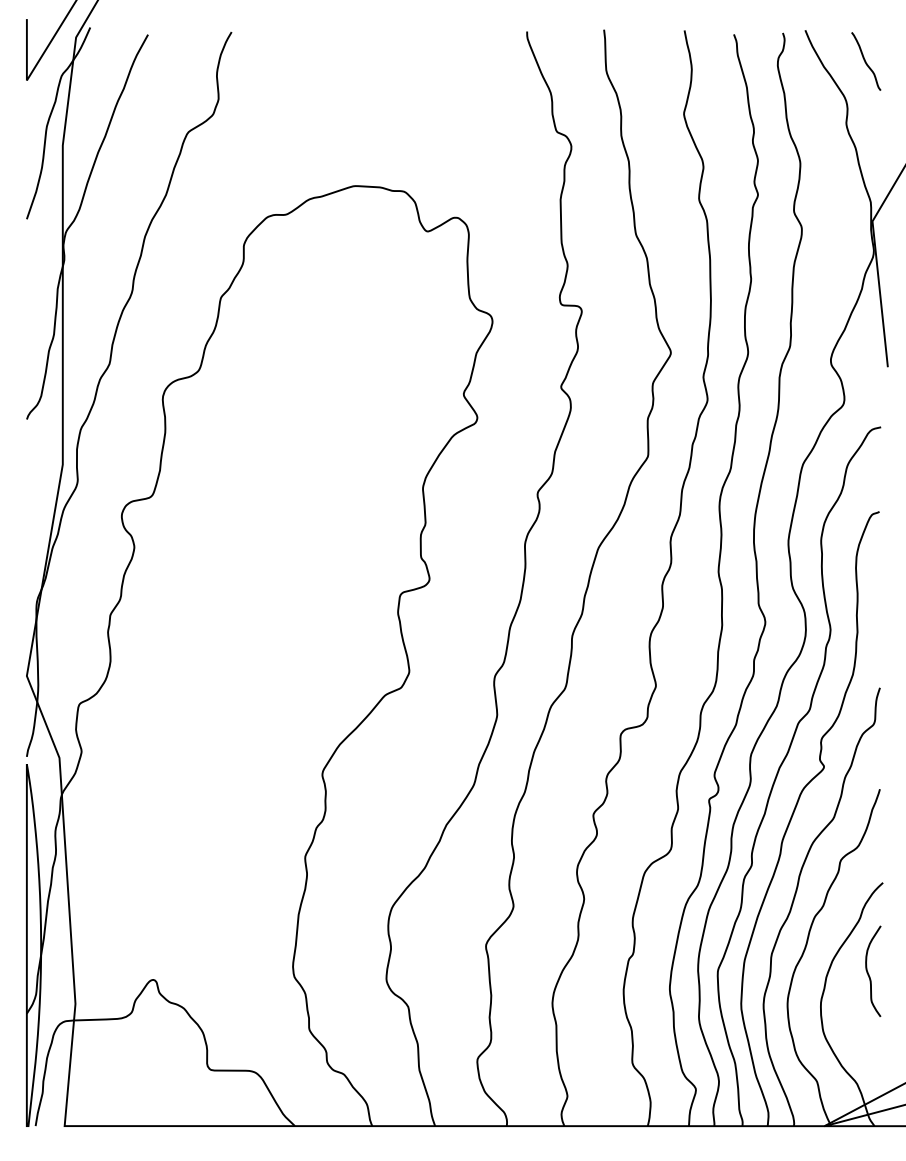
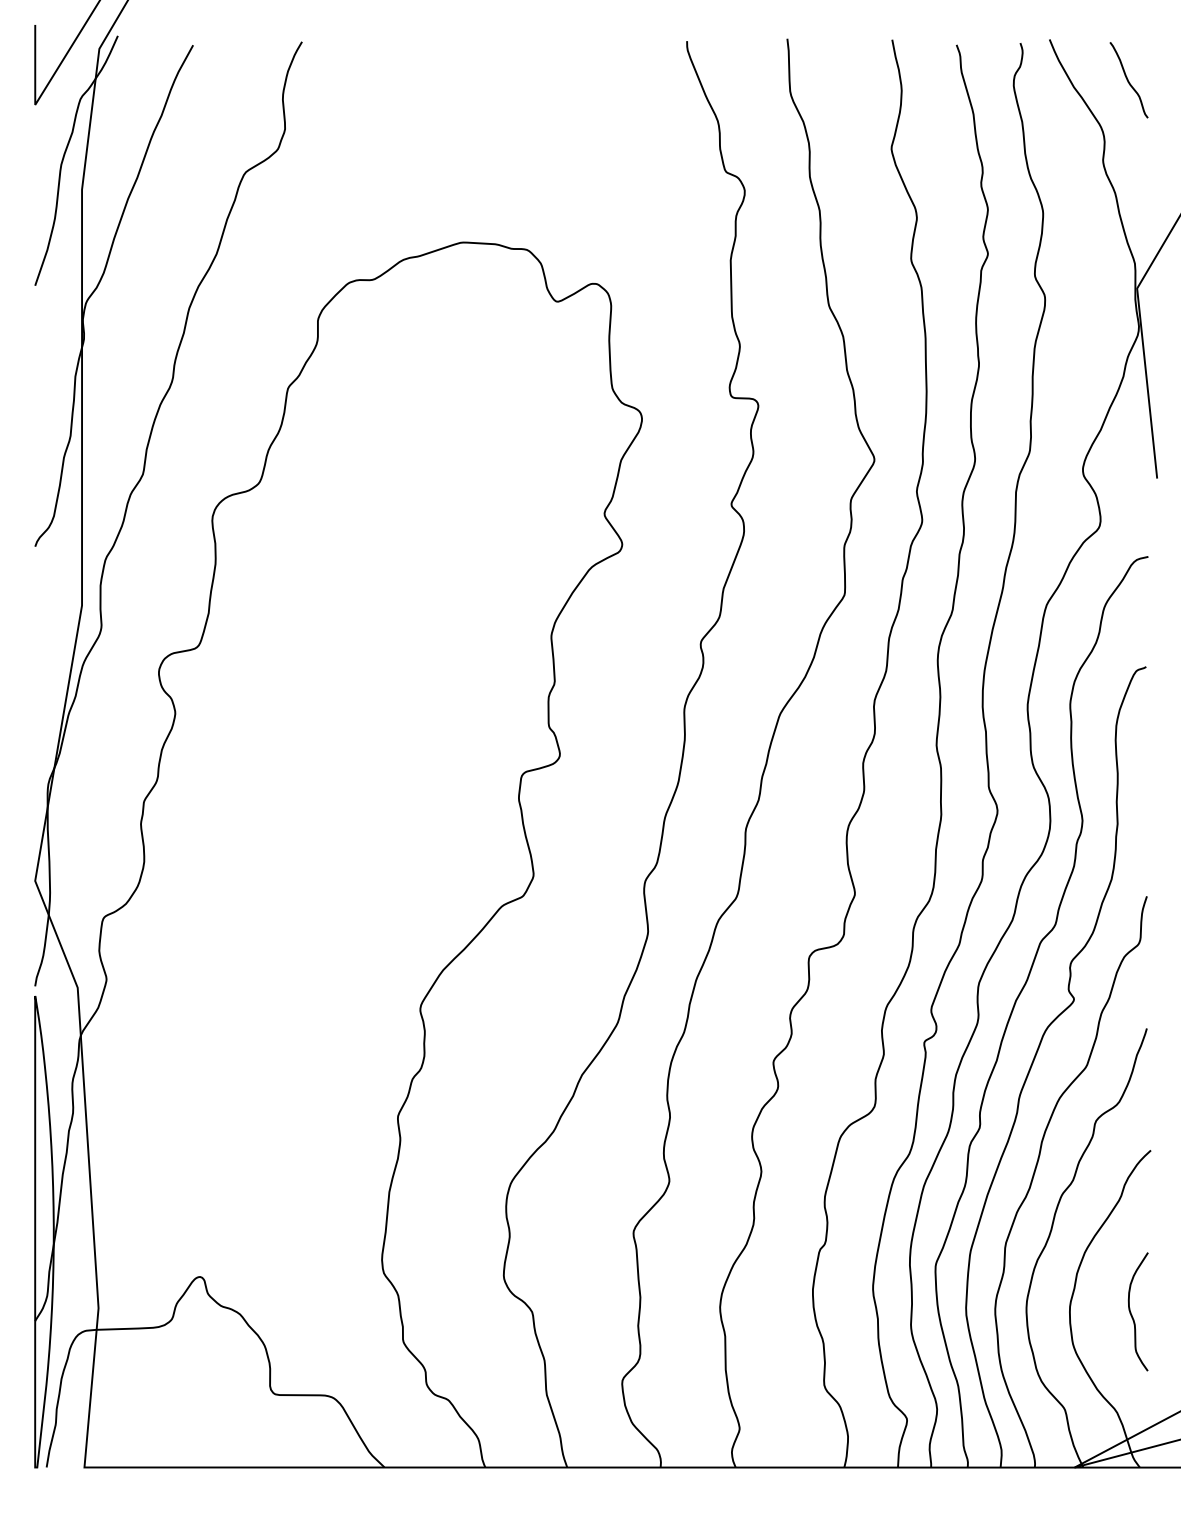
curve: (868, 973) -> (1132, 1314), moved

